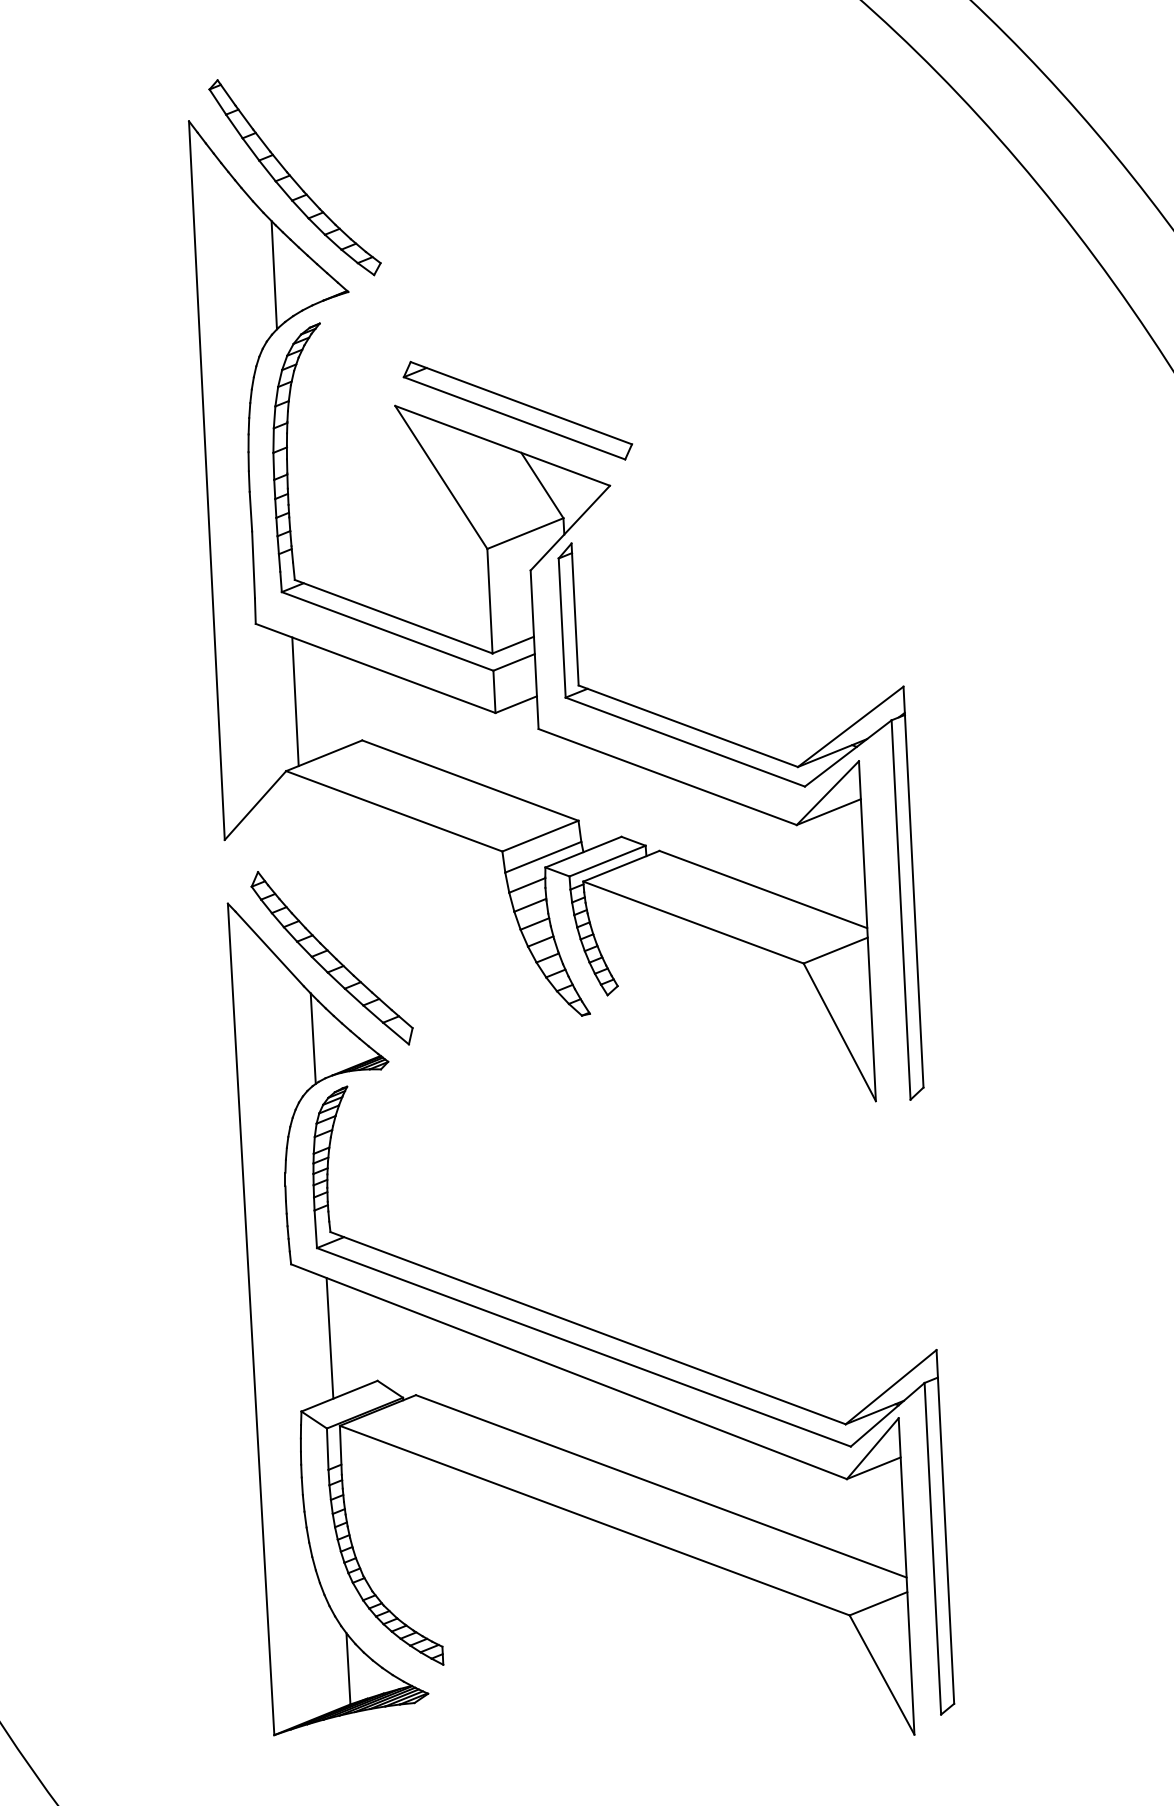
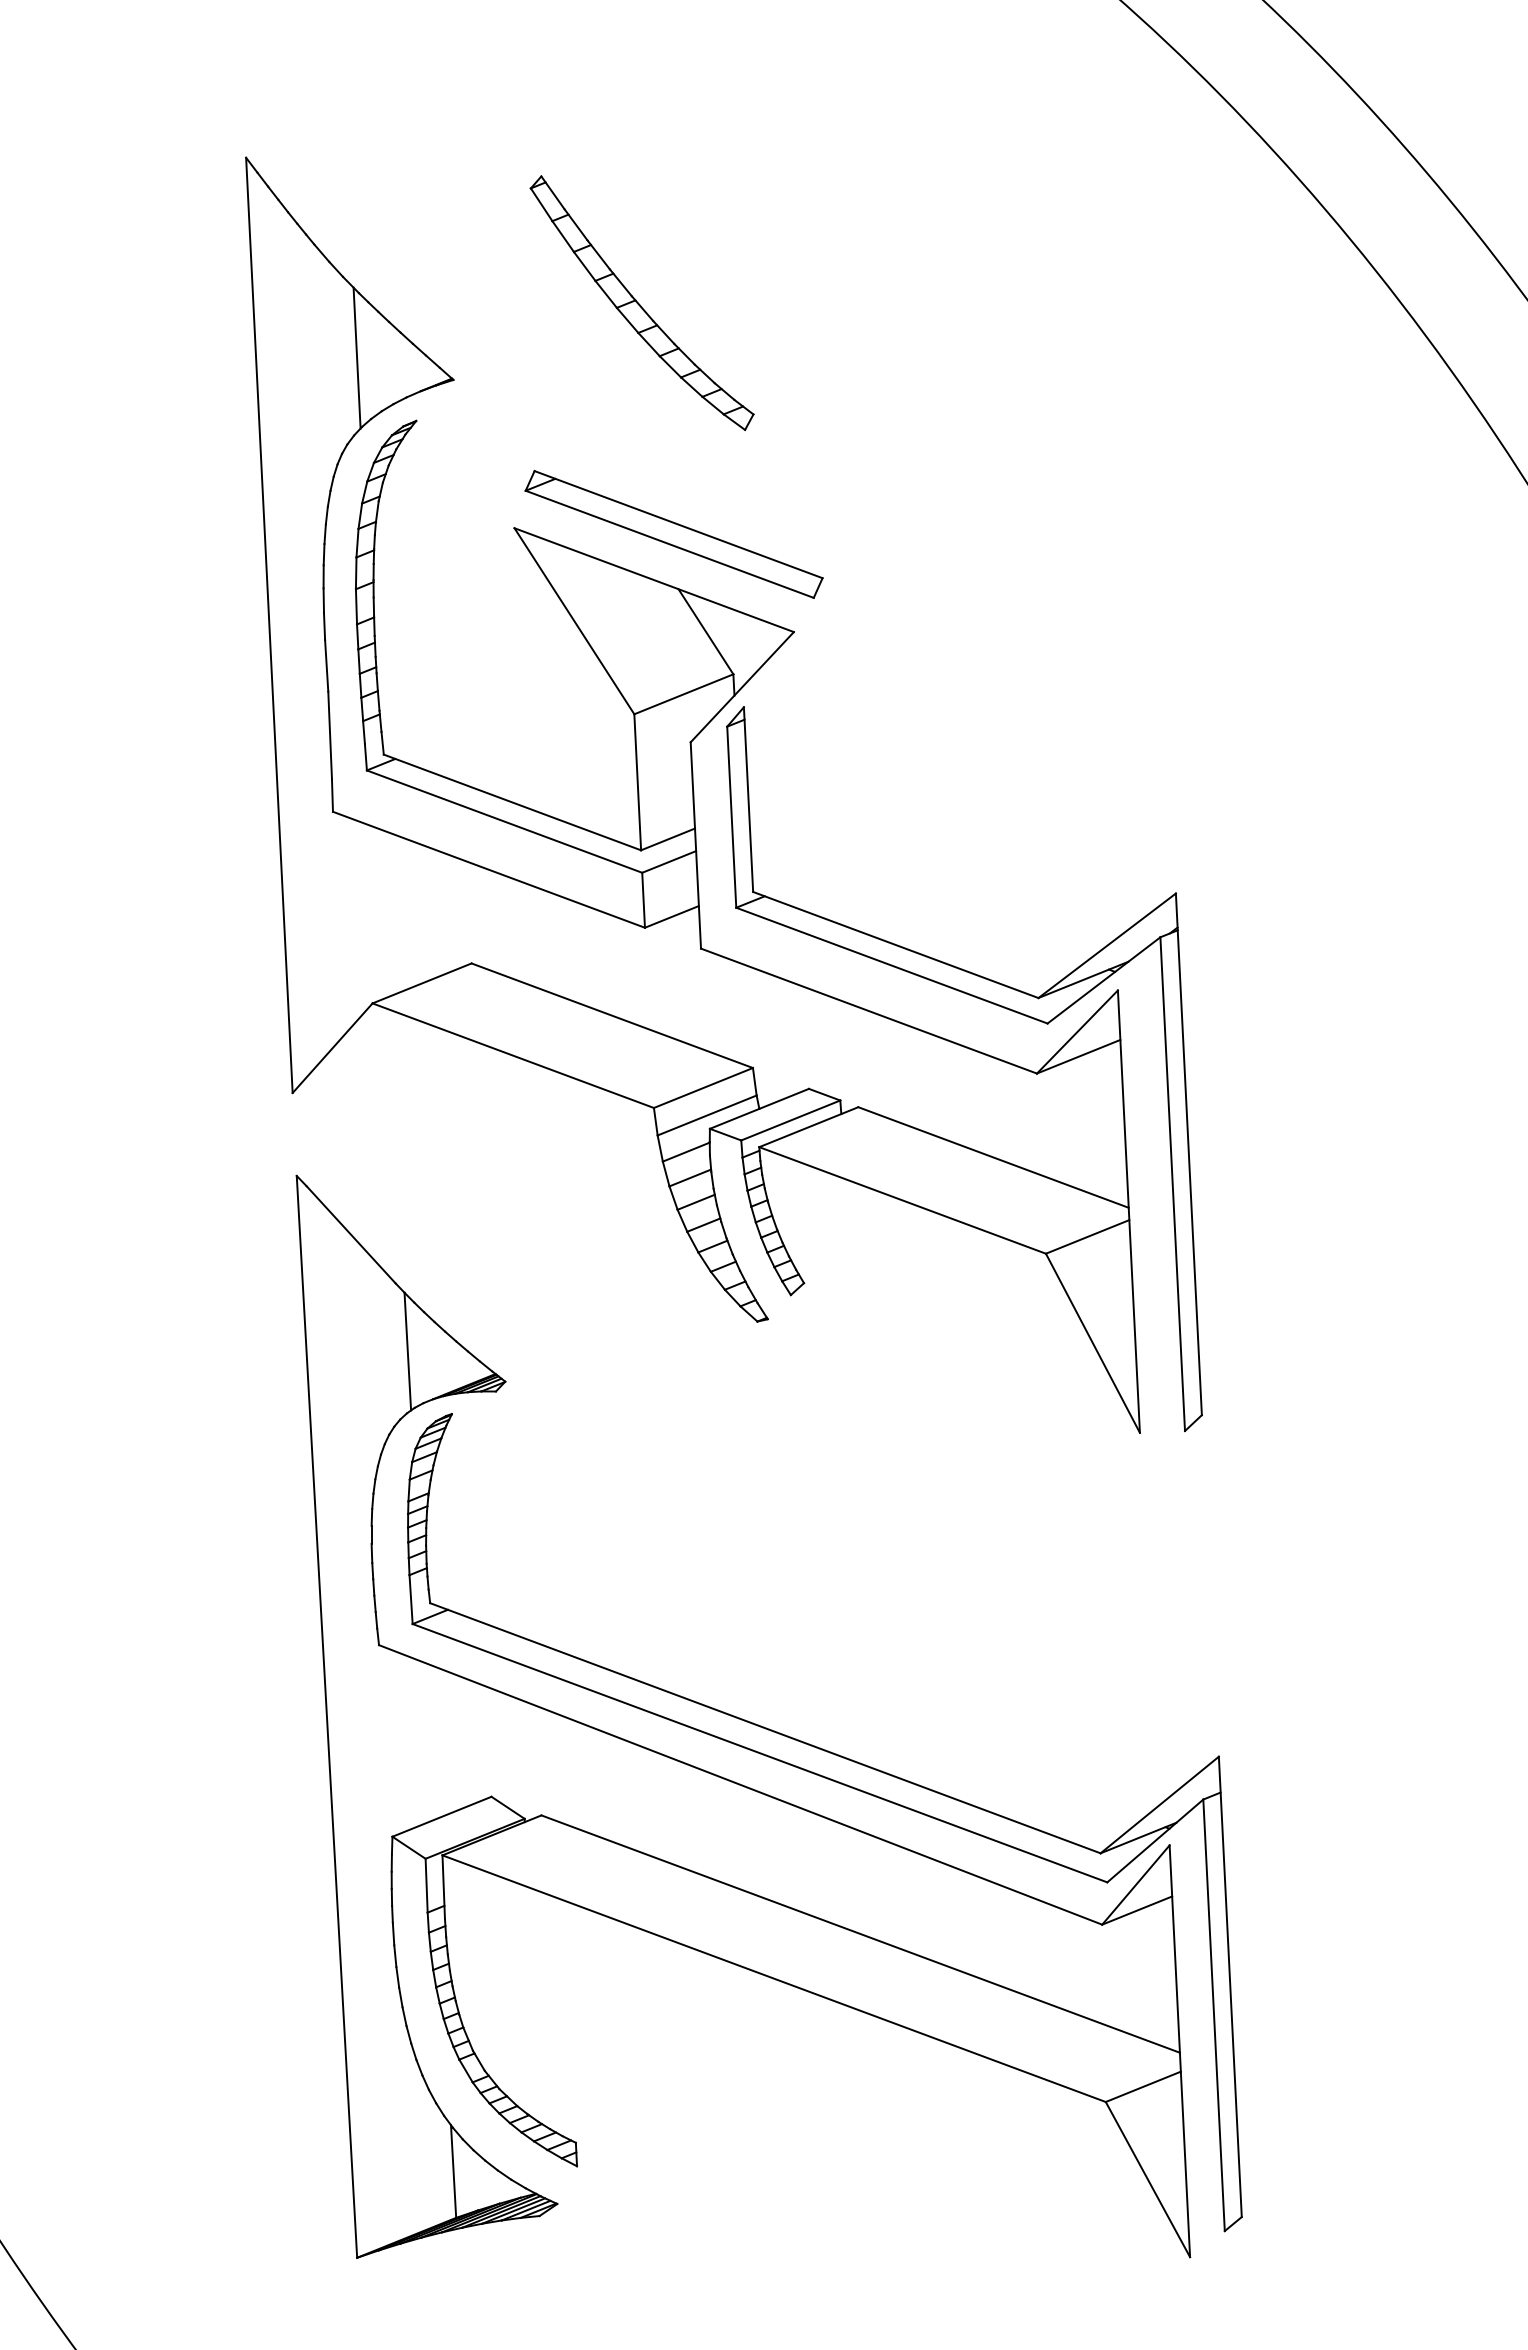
part: (294, 177) -> (641, 303), moved
line: (295, 701) -> (384, 912), removed
part: (332, 957) -> (432, 1246), removed
line: (329, 1337) -> (429, 1740), removed

